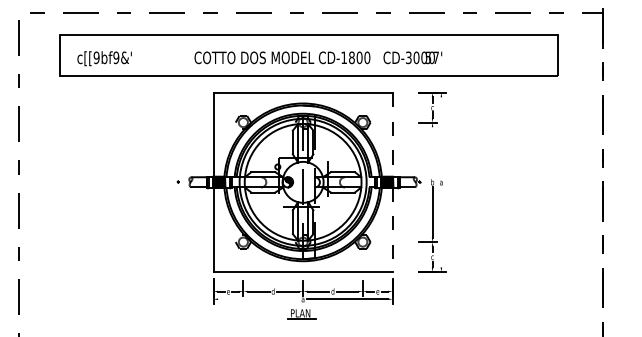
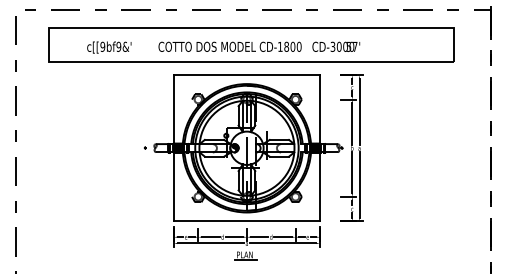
text: (104, 58) -> (109, 47), moved
line: (392, 135) -> (319, 110), dashed -> solid
line: (441, 137) -> (359, 111), added
line: (432, 151) -> (352, 123), added
line: (441, 226) -> (359, 184), added
line: (392, 229) -> (319, 186), dashed -> solid
line: (258, 299) -> (210, 243), added

